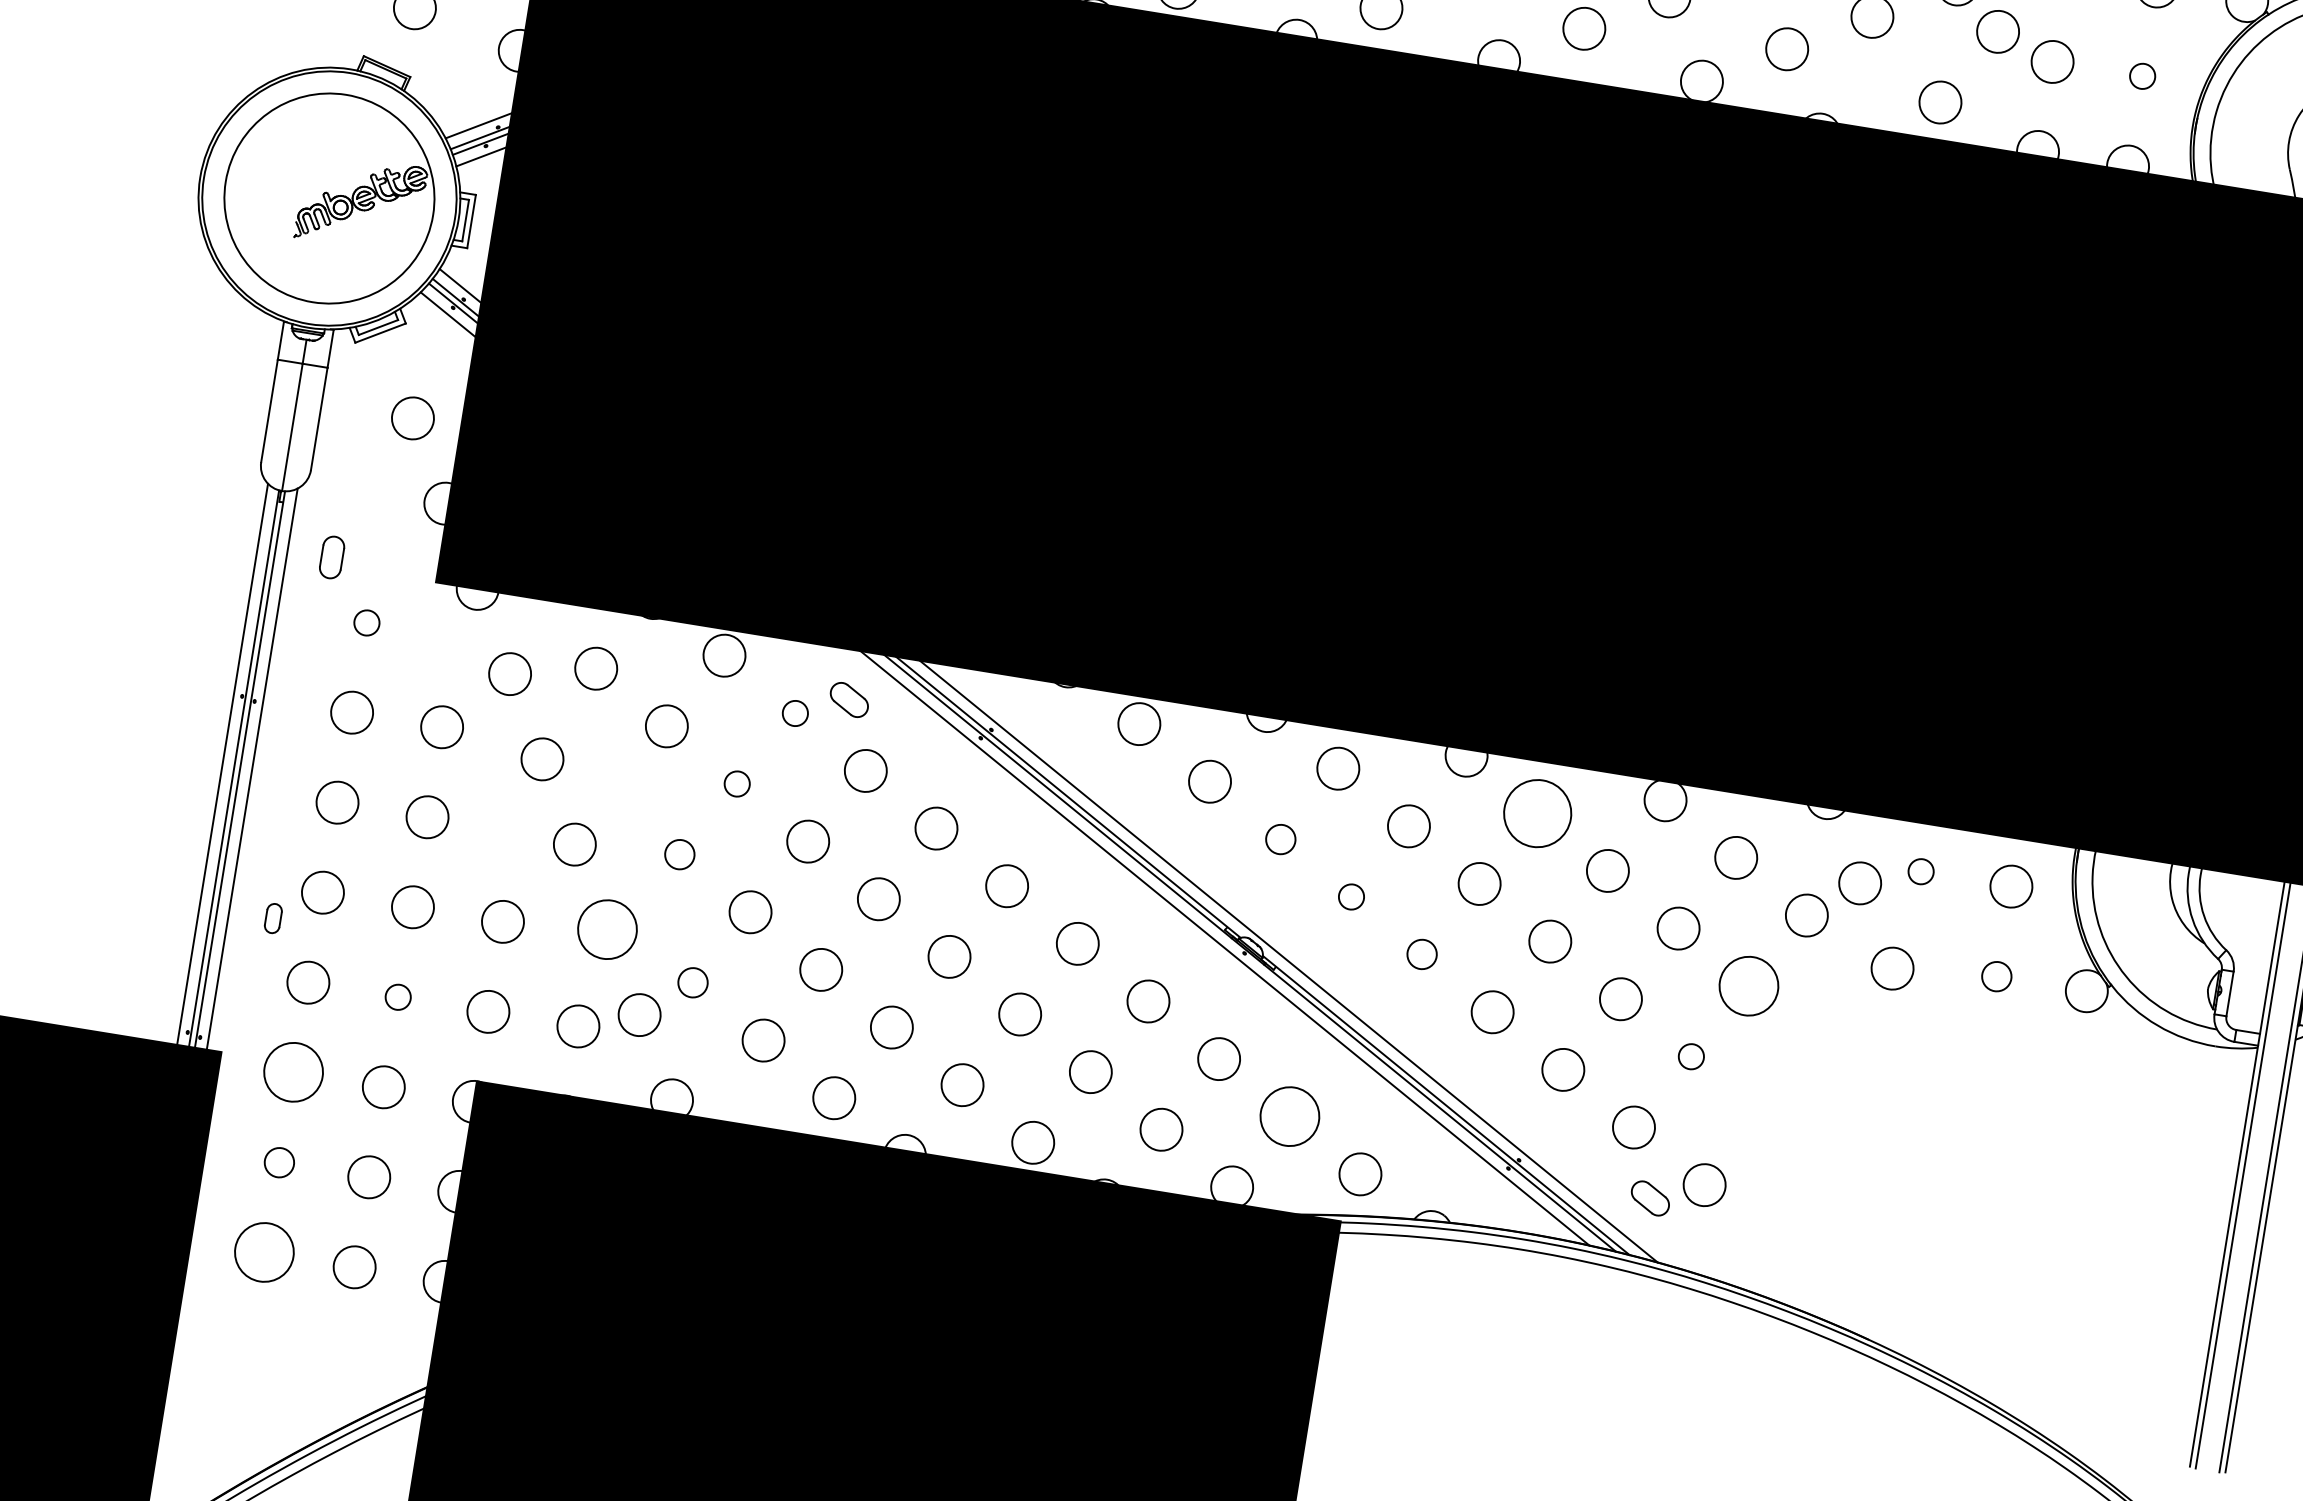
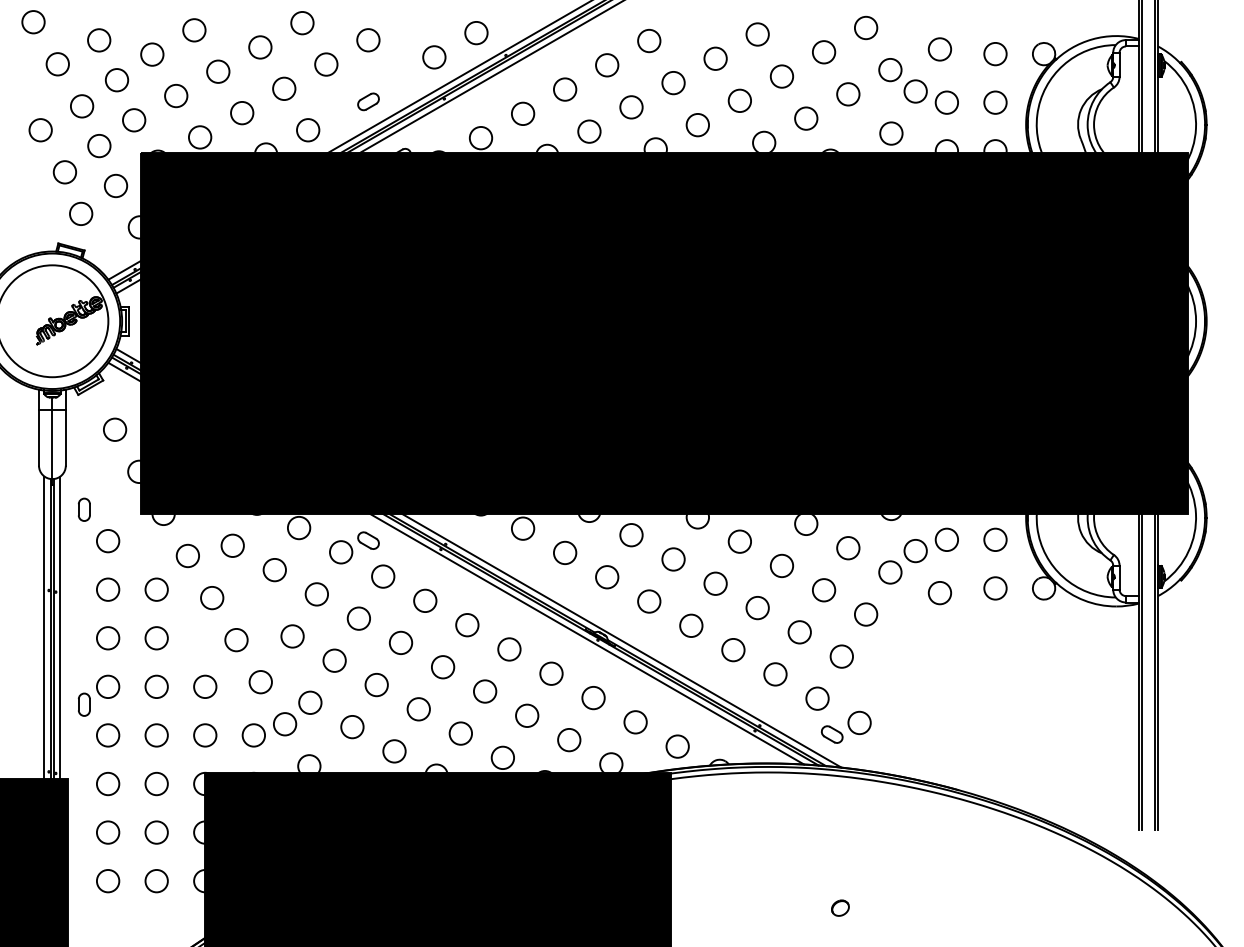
circle: (2142, 76) -> (995, 102), size x1.67
circle: (367, 623) -> (108, 541), size x1.67
circle: (795, 713) -> (341, 552), size x1.67
circle: (736, 784) -> (316, 594), size x1.67
circle: (1536, 812) -> (739, 541), size x0.62
circle: (1281, 839) -> (607, 577), size x1.43
circle: (679, 854) -> (292, 636), size x1.43
circle: (1920, 871) -> (946, 539), size x1.67
circle: (1351, 896) -> (649, 601), size x1.67
part: (272, 917) -> (83, 704), size x1.43
circle: (606, 930) -> (260, 682), size x0.71
circle: (1422, 954) -> (691, 625), size x1.43
circle: (1996, 976) -> (995, 588), size x1.43
circle: (693, 982) -> (310, 702), size x1.43
circle: (1749, 986) -> (866, 614), size x0.71
circle: (397, 997) -> (156, 735), size x1.67
circle: (1691, 1056) -> (841, 656), size x1.67
circle: (294, 1073) -> (108, 784), size x0.71
circle: (1289, 1117) -> (635, 722), size x0.71
circle: (279, 1162) -> (108, 832), size x1.43
circle: (265, 1253) -> (108, 881), size x0.71

